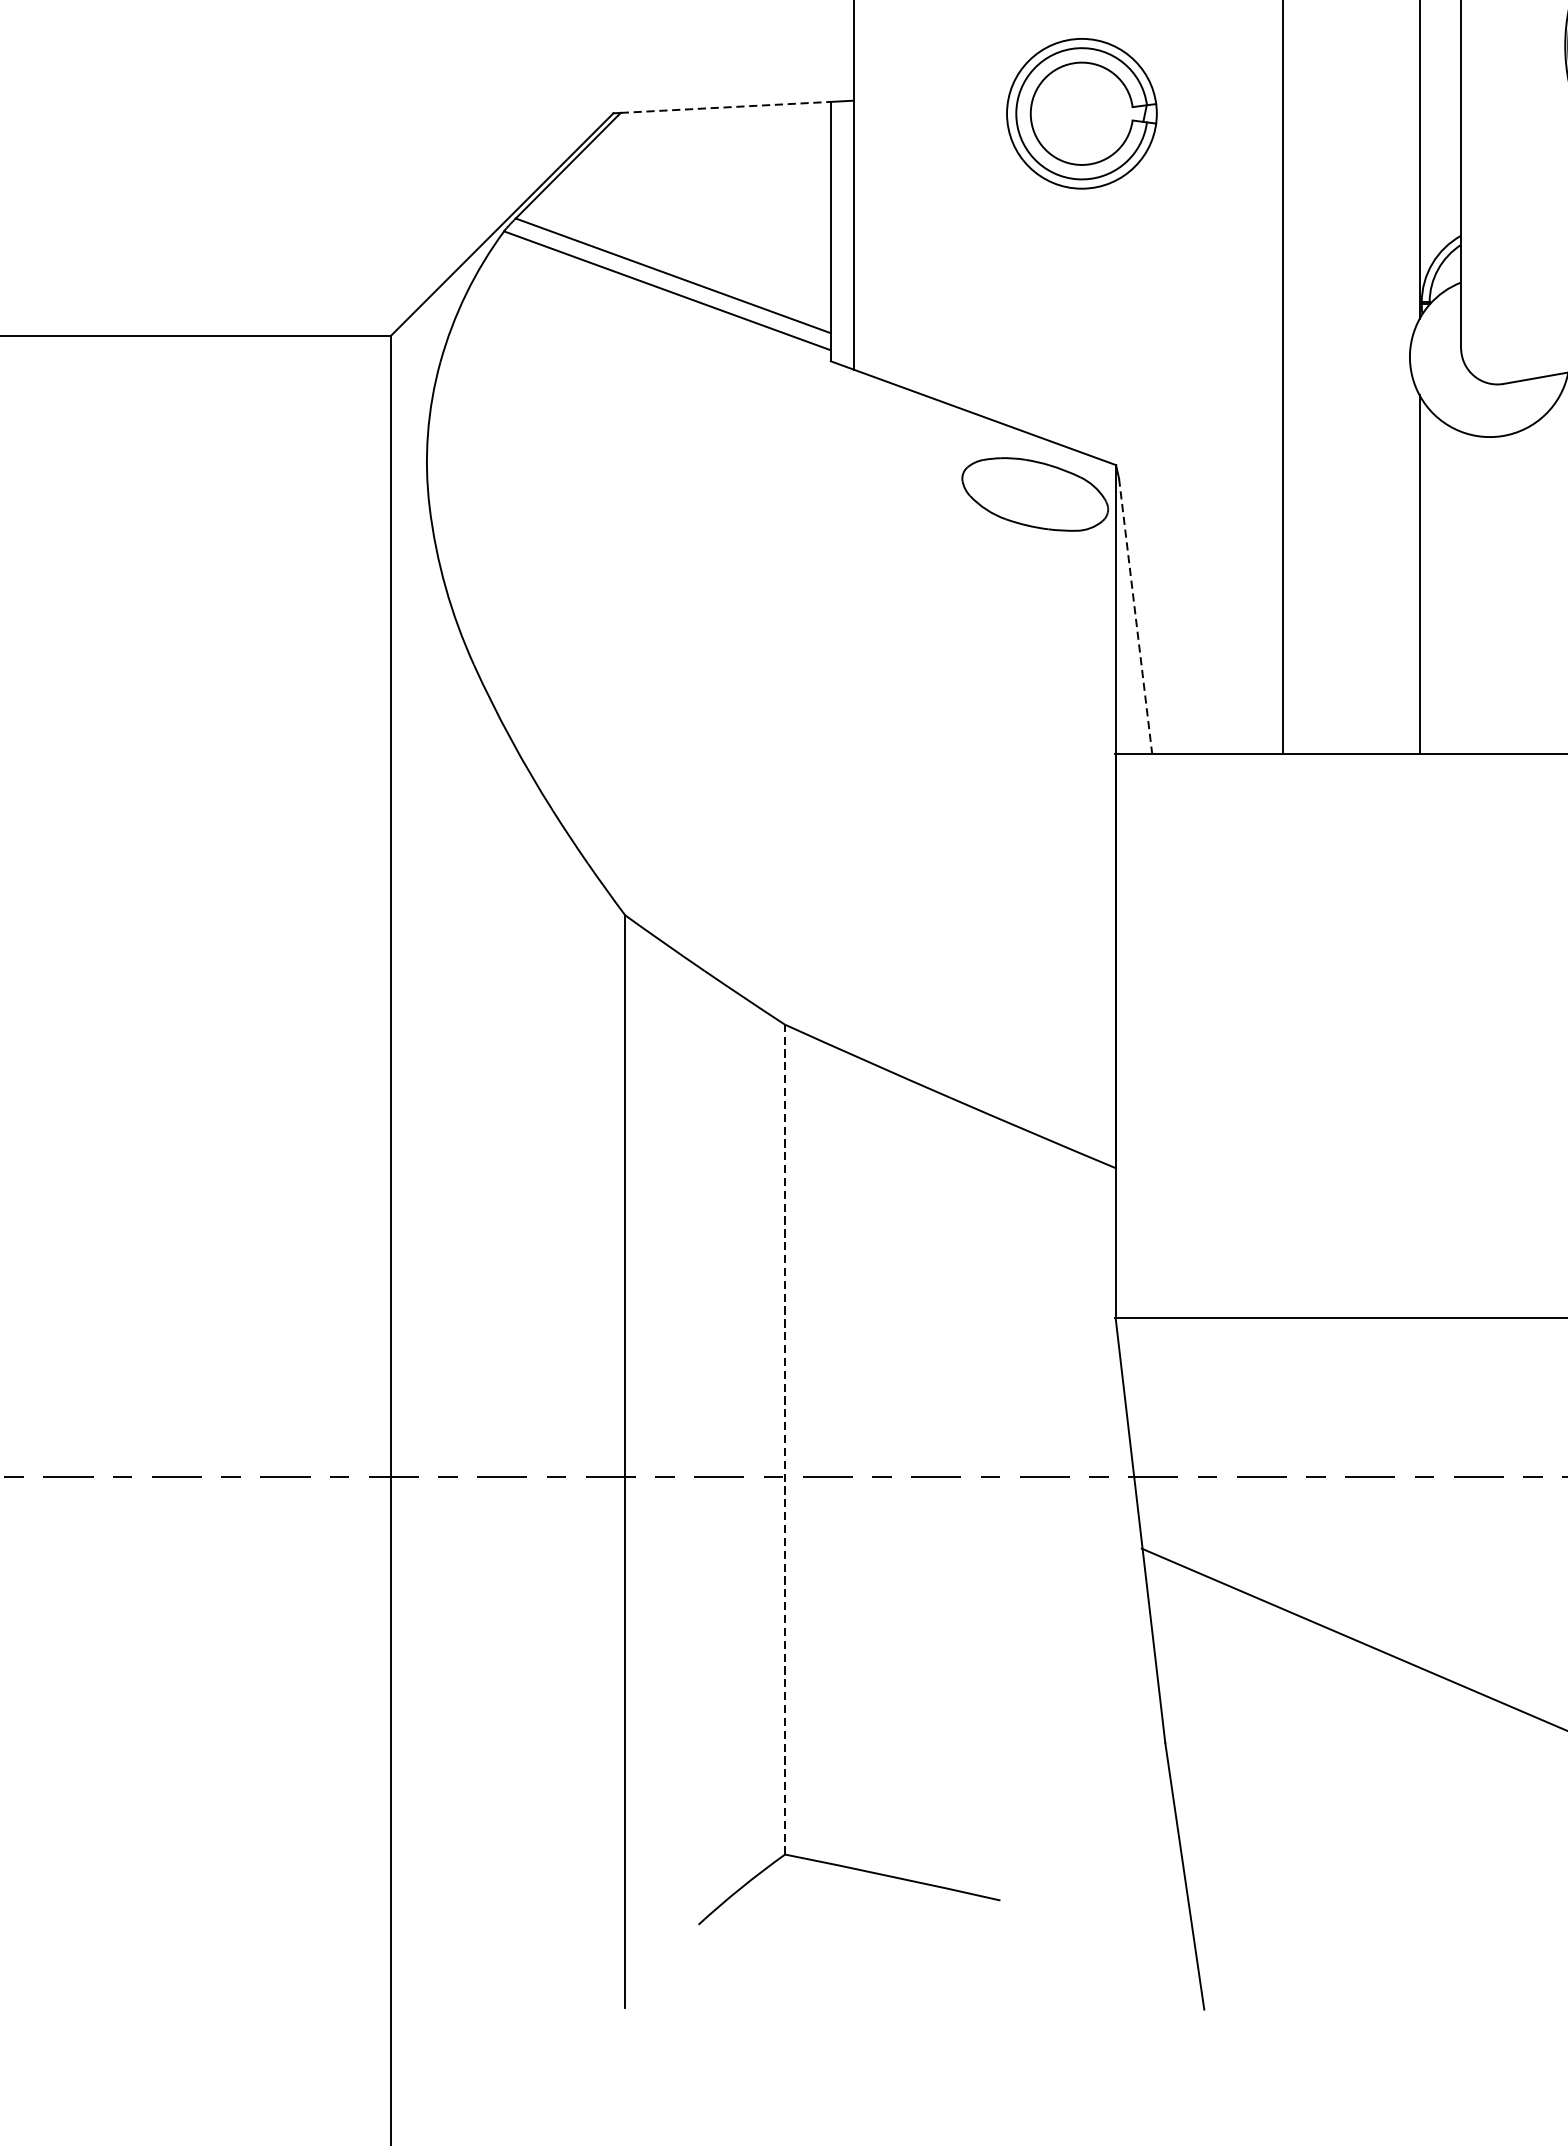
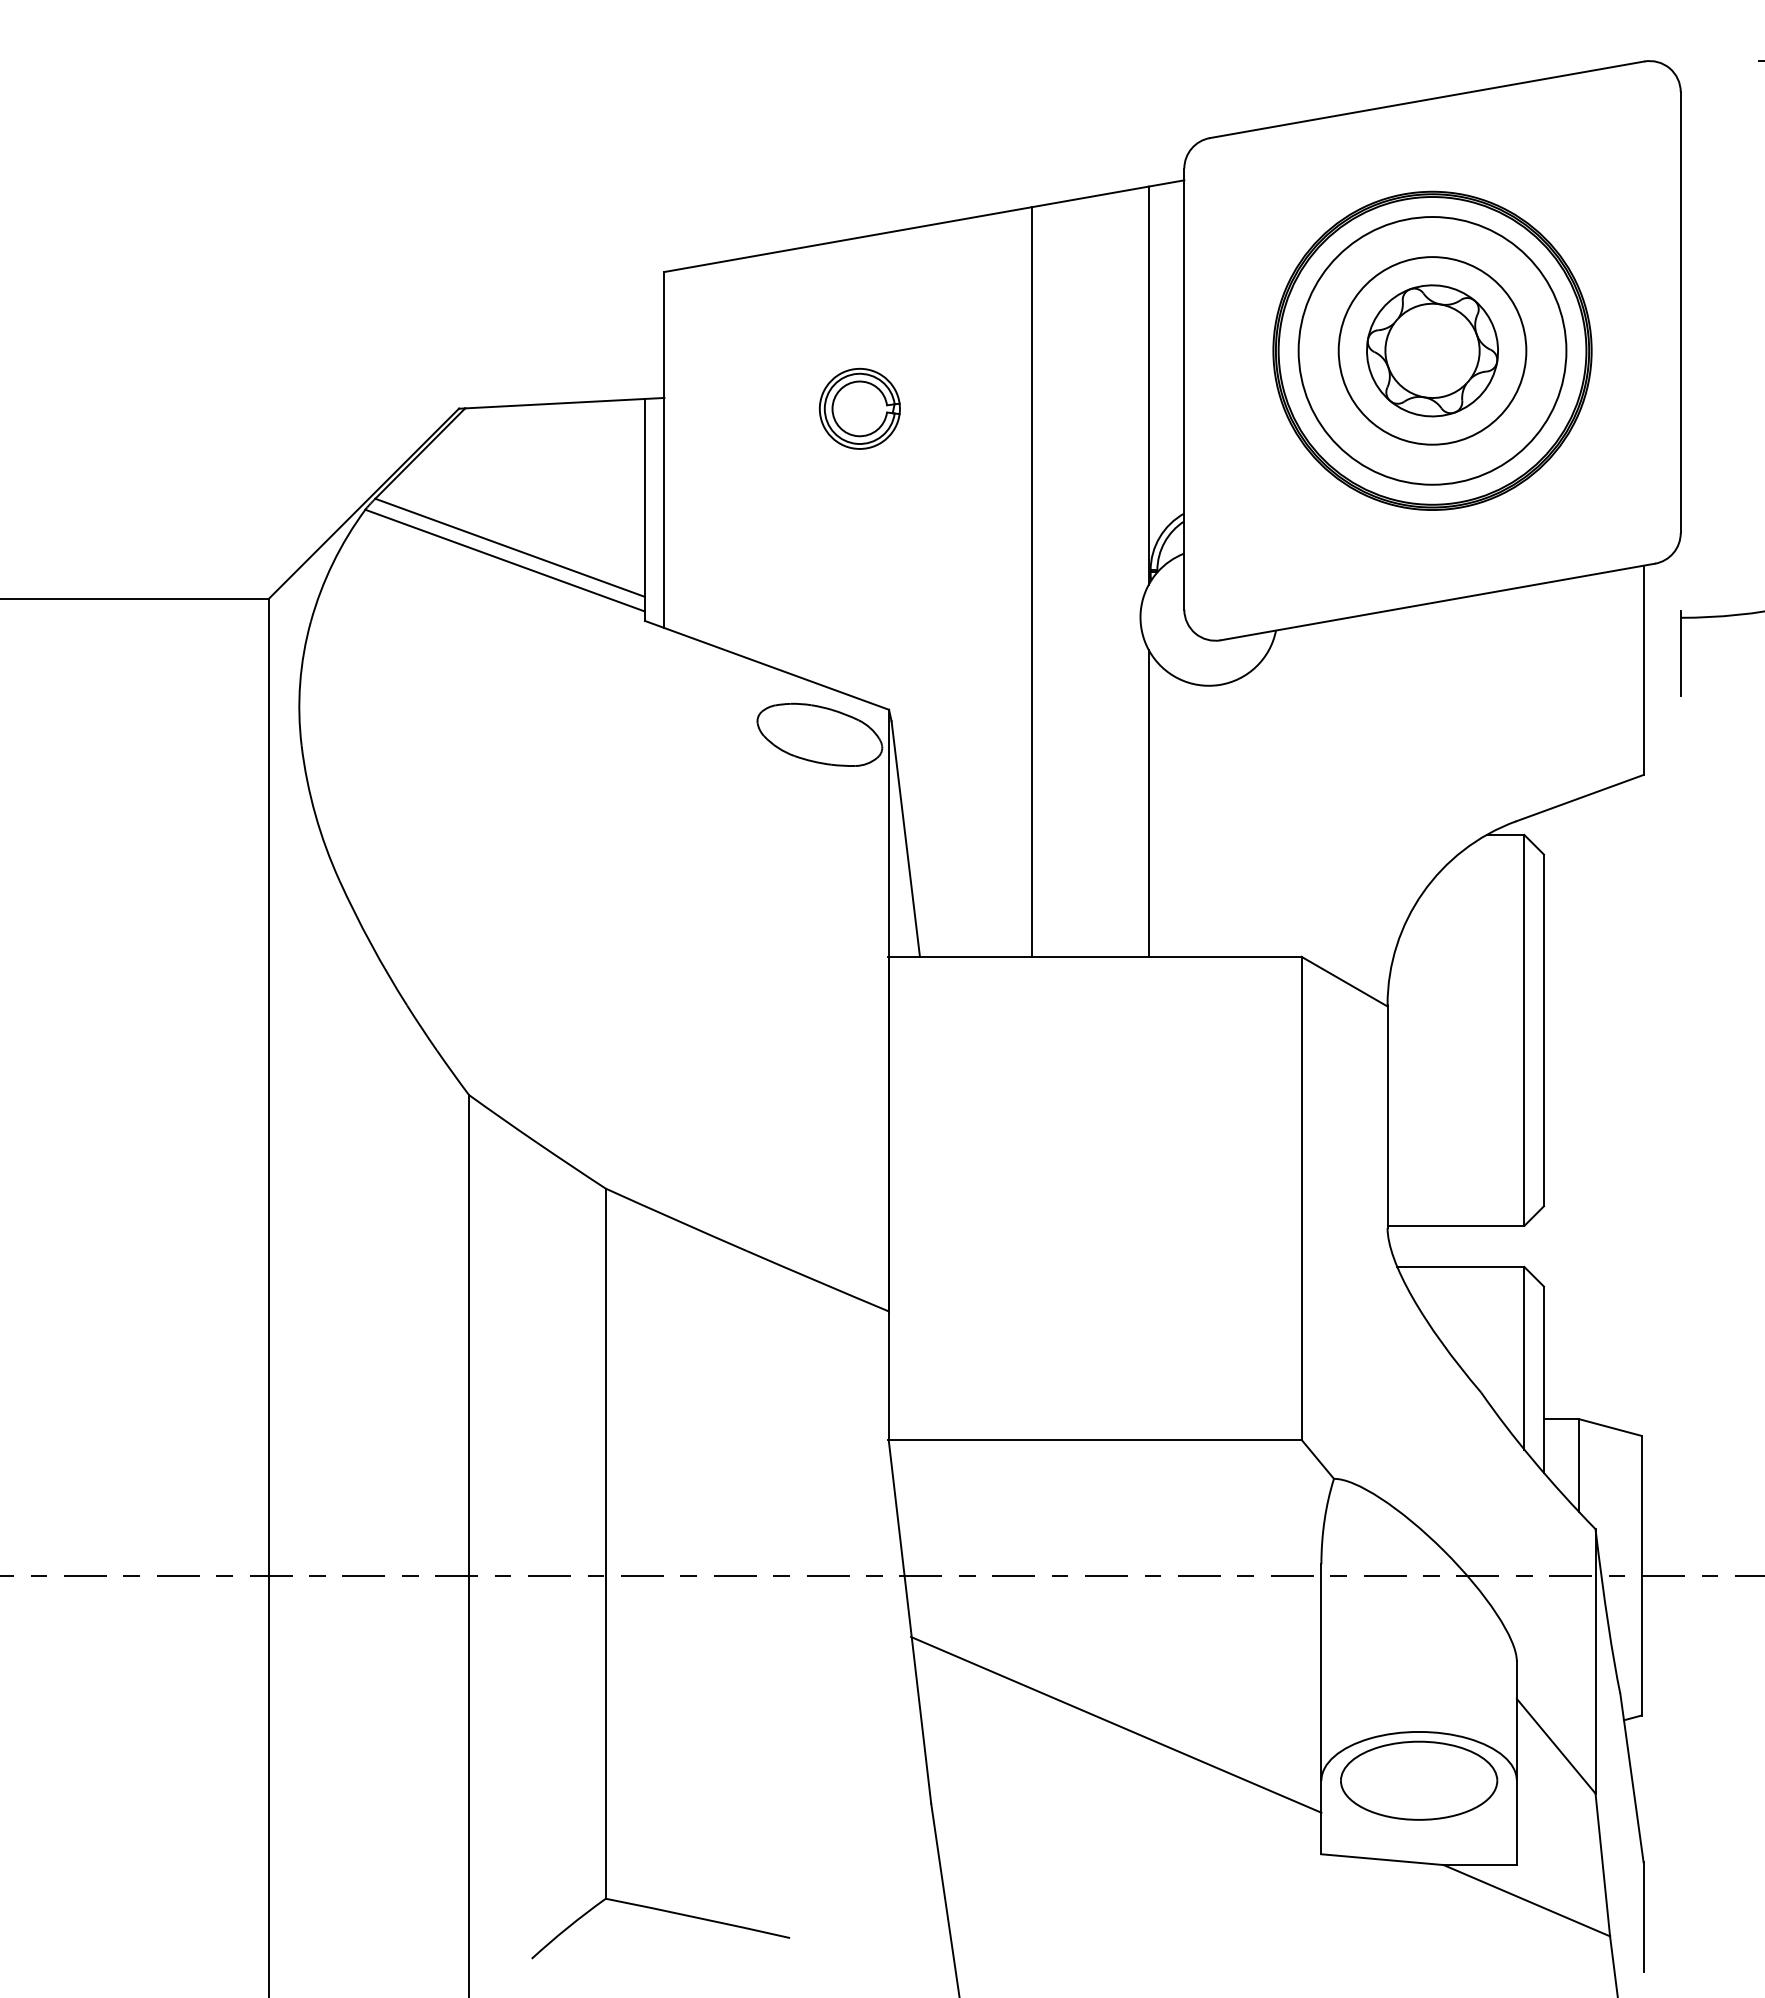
line: (726, 107) -> (555, 403), dashed -> solid
part: (1081, 113) -> (859, 408), size x0.62
line: (1135, 616) -> (905, 839), dashed -> solid
line: (784, 1439) -> (605, 1543), dashed -> solid

